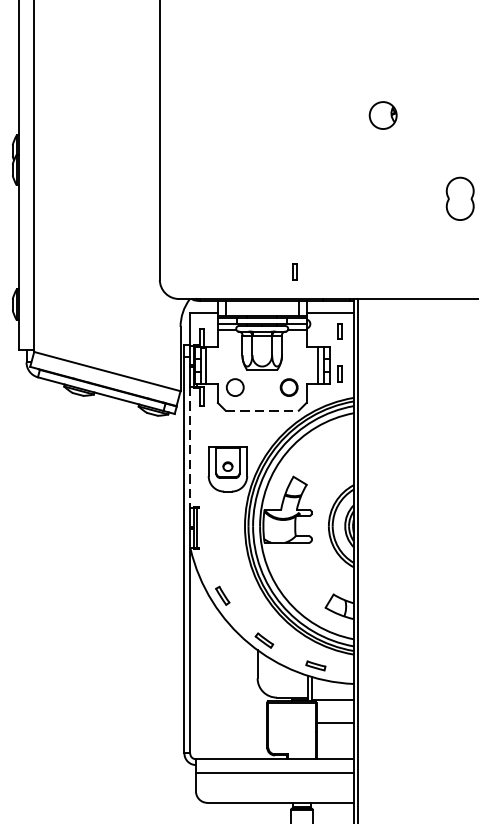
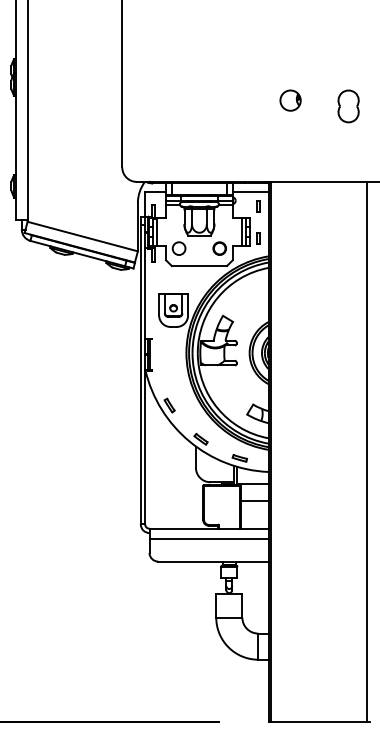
part: (383, 115) -> (290, 100), moved
part: (295, 271) -> (224, 161), removed
line: (262, 411) -> (199, 266), dashed -> solid
line: (190, 447) -> (145, 293), dashed -> solid

